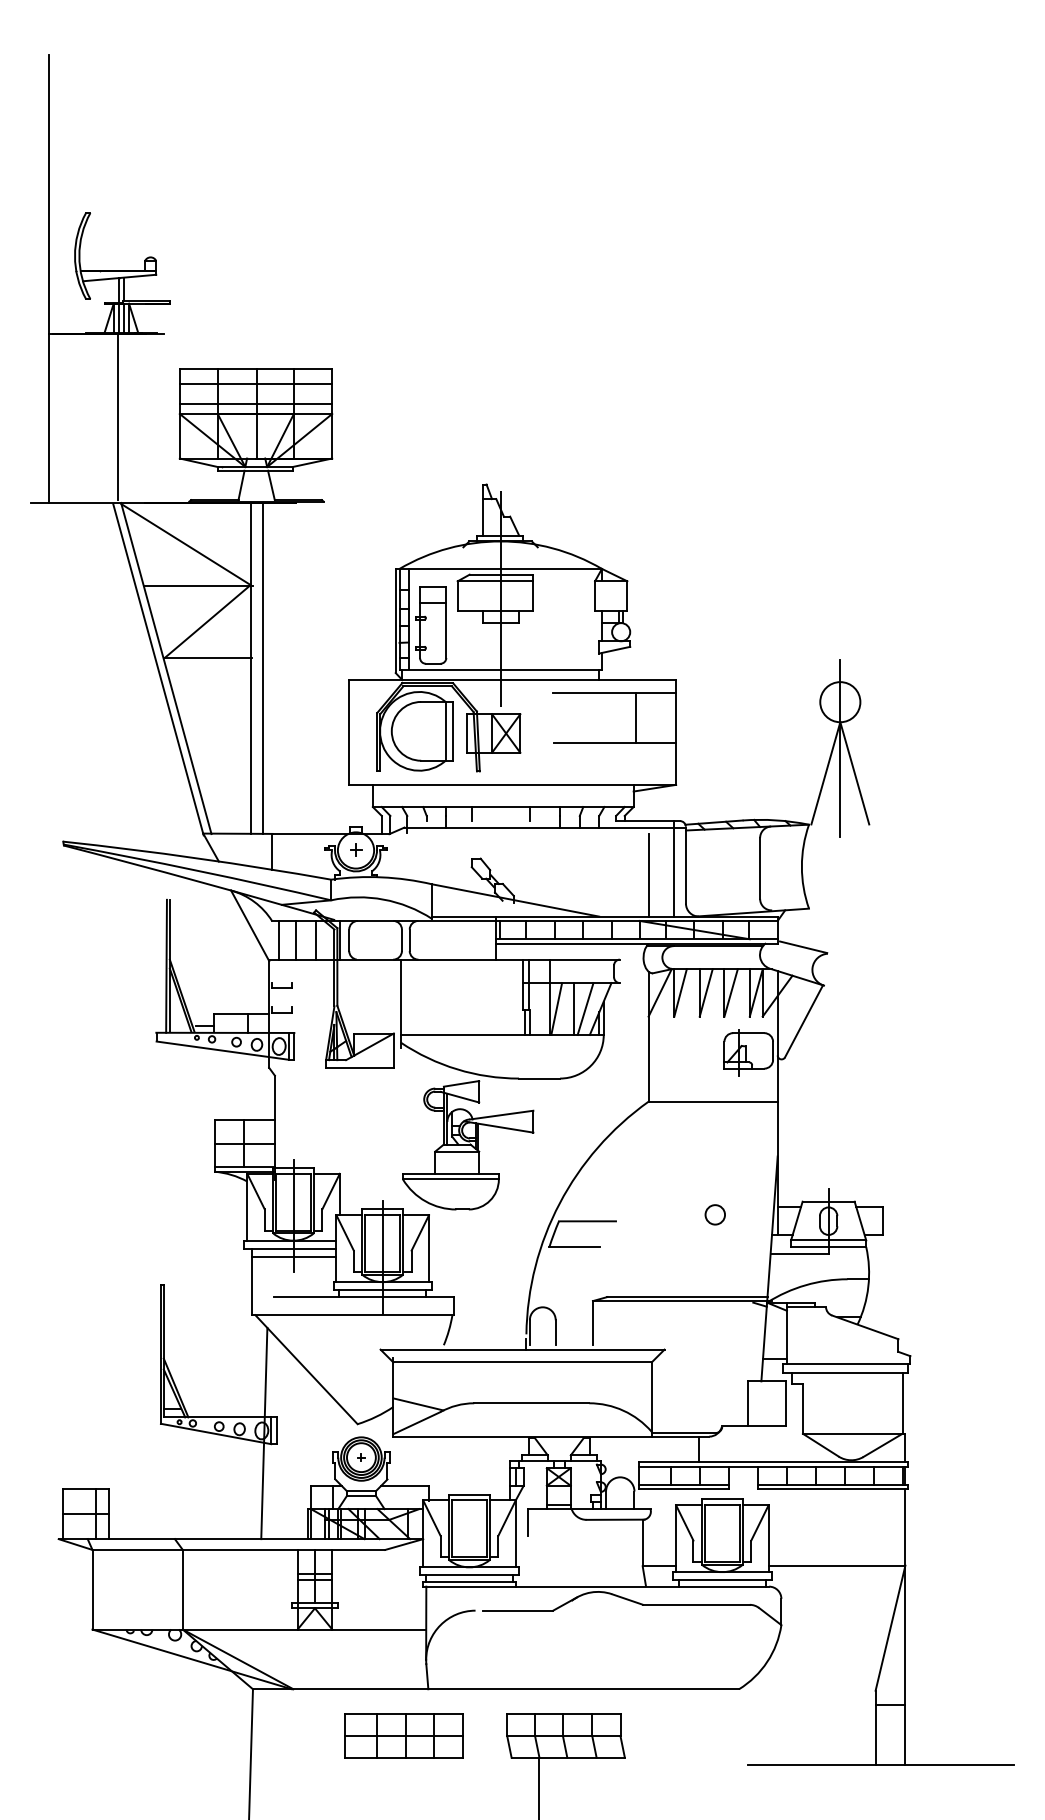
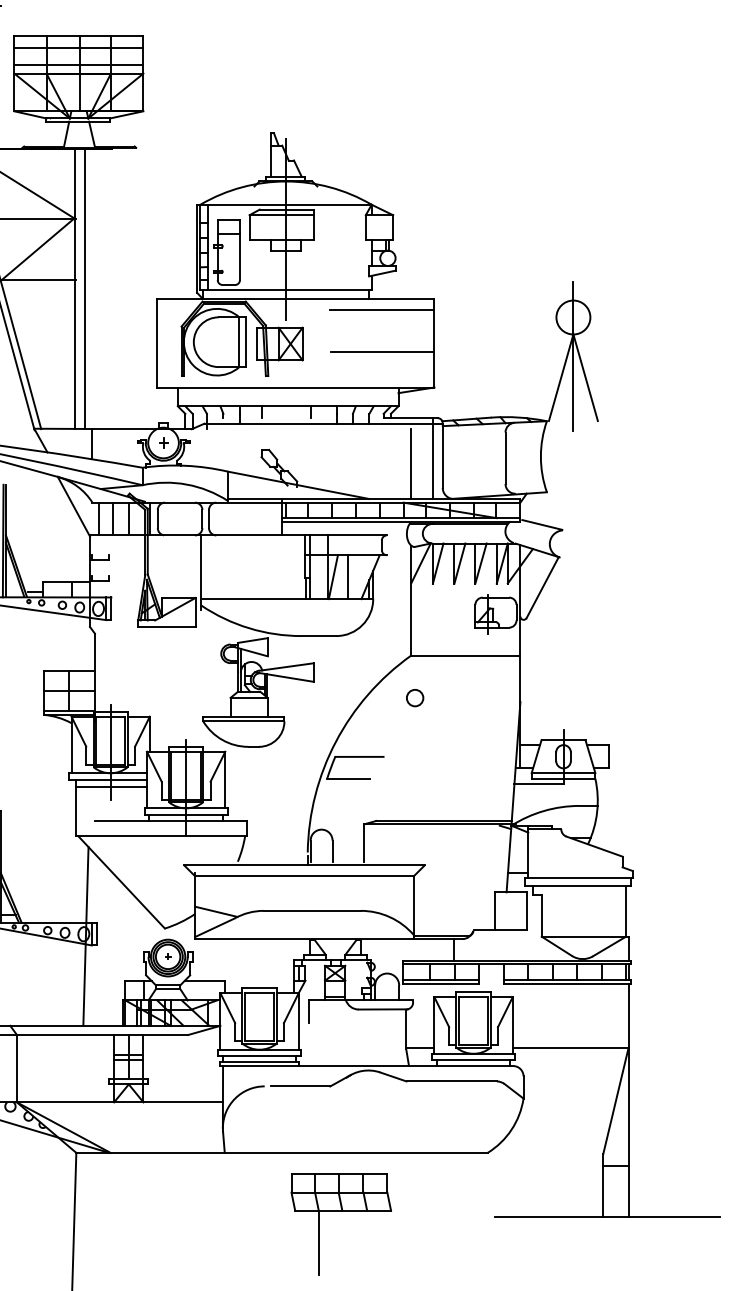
line: (635, 717) -> (400, 330), removed
line: (585, 1008) -> (357, 576), removed
circle: (714, 1214) -> (414, 697), moved
part: (403, 1735) -> (203, 1192), removed

